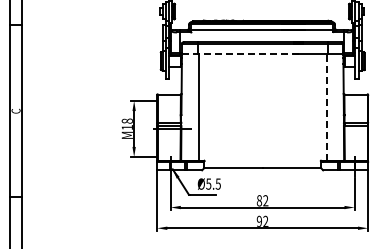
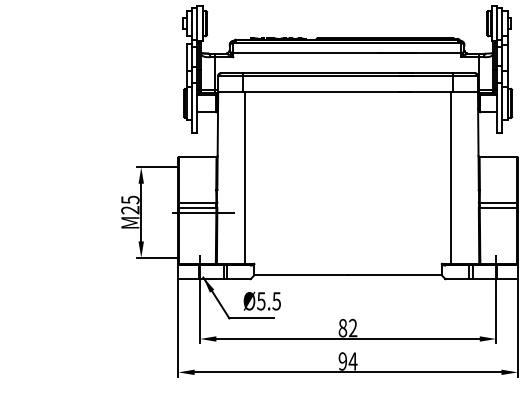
line: (241, 53) -> (314, 91), dashed -> solid
line: (326, 107) -> (450, 177), dashed -> solid
text: (126, 124) -> (128, 205), M18 -> M25
text: (265, 220) -> (352, 359), 92 -> 94

